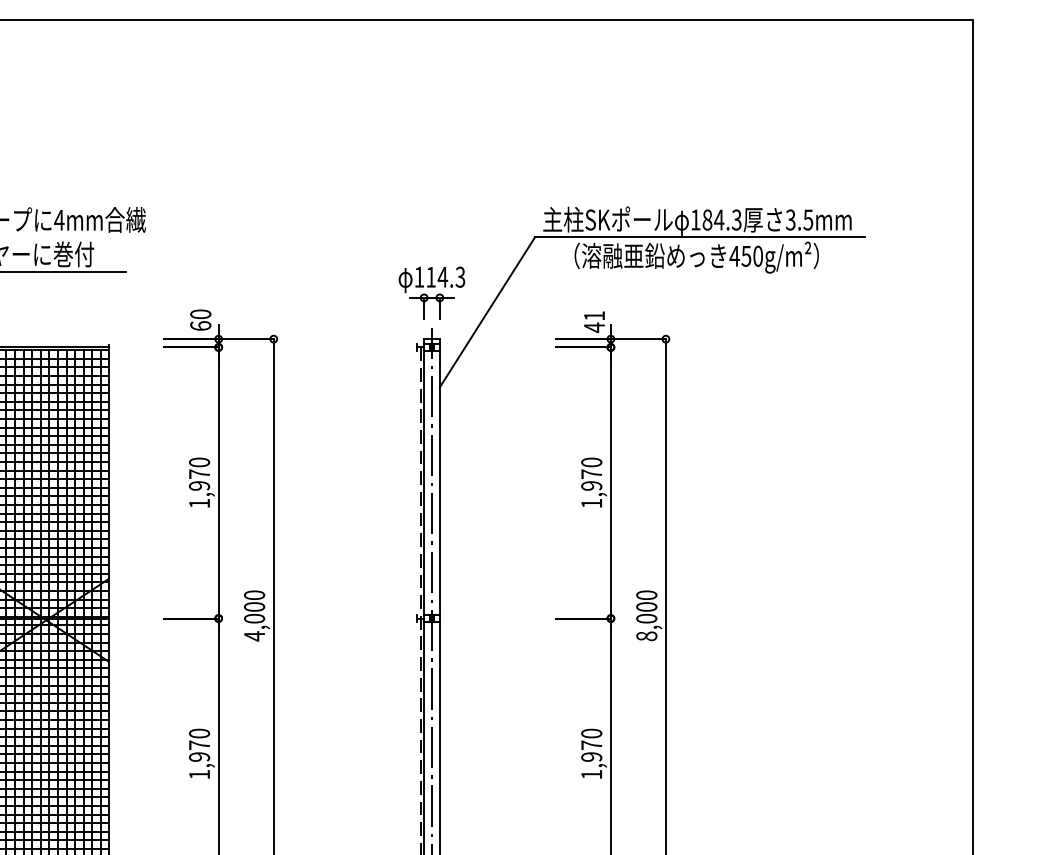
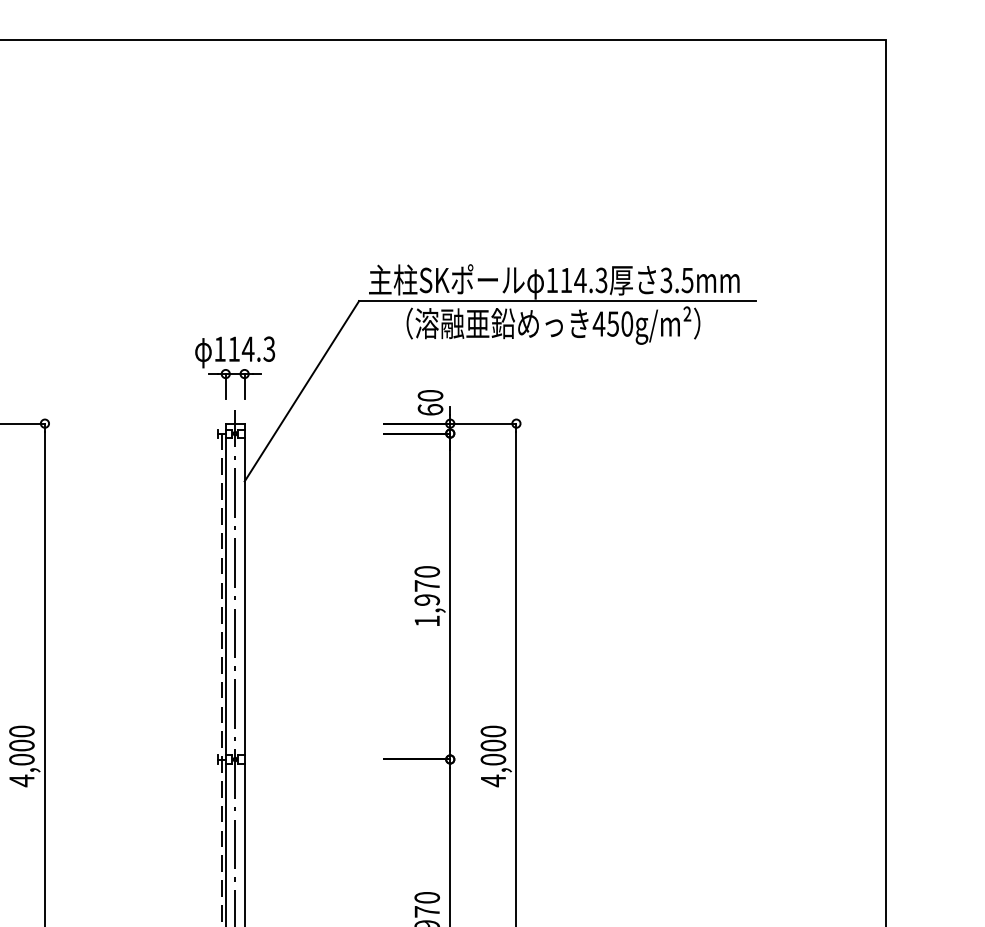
text: (707, 219) -> (566, 279), 184.3 -> 114.3
text: (594, 322) -> (430, 403), 41 -> 60
text: (646, 636) -> (493, 781), 8,000 -> 4,000

